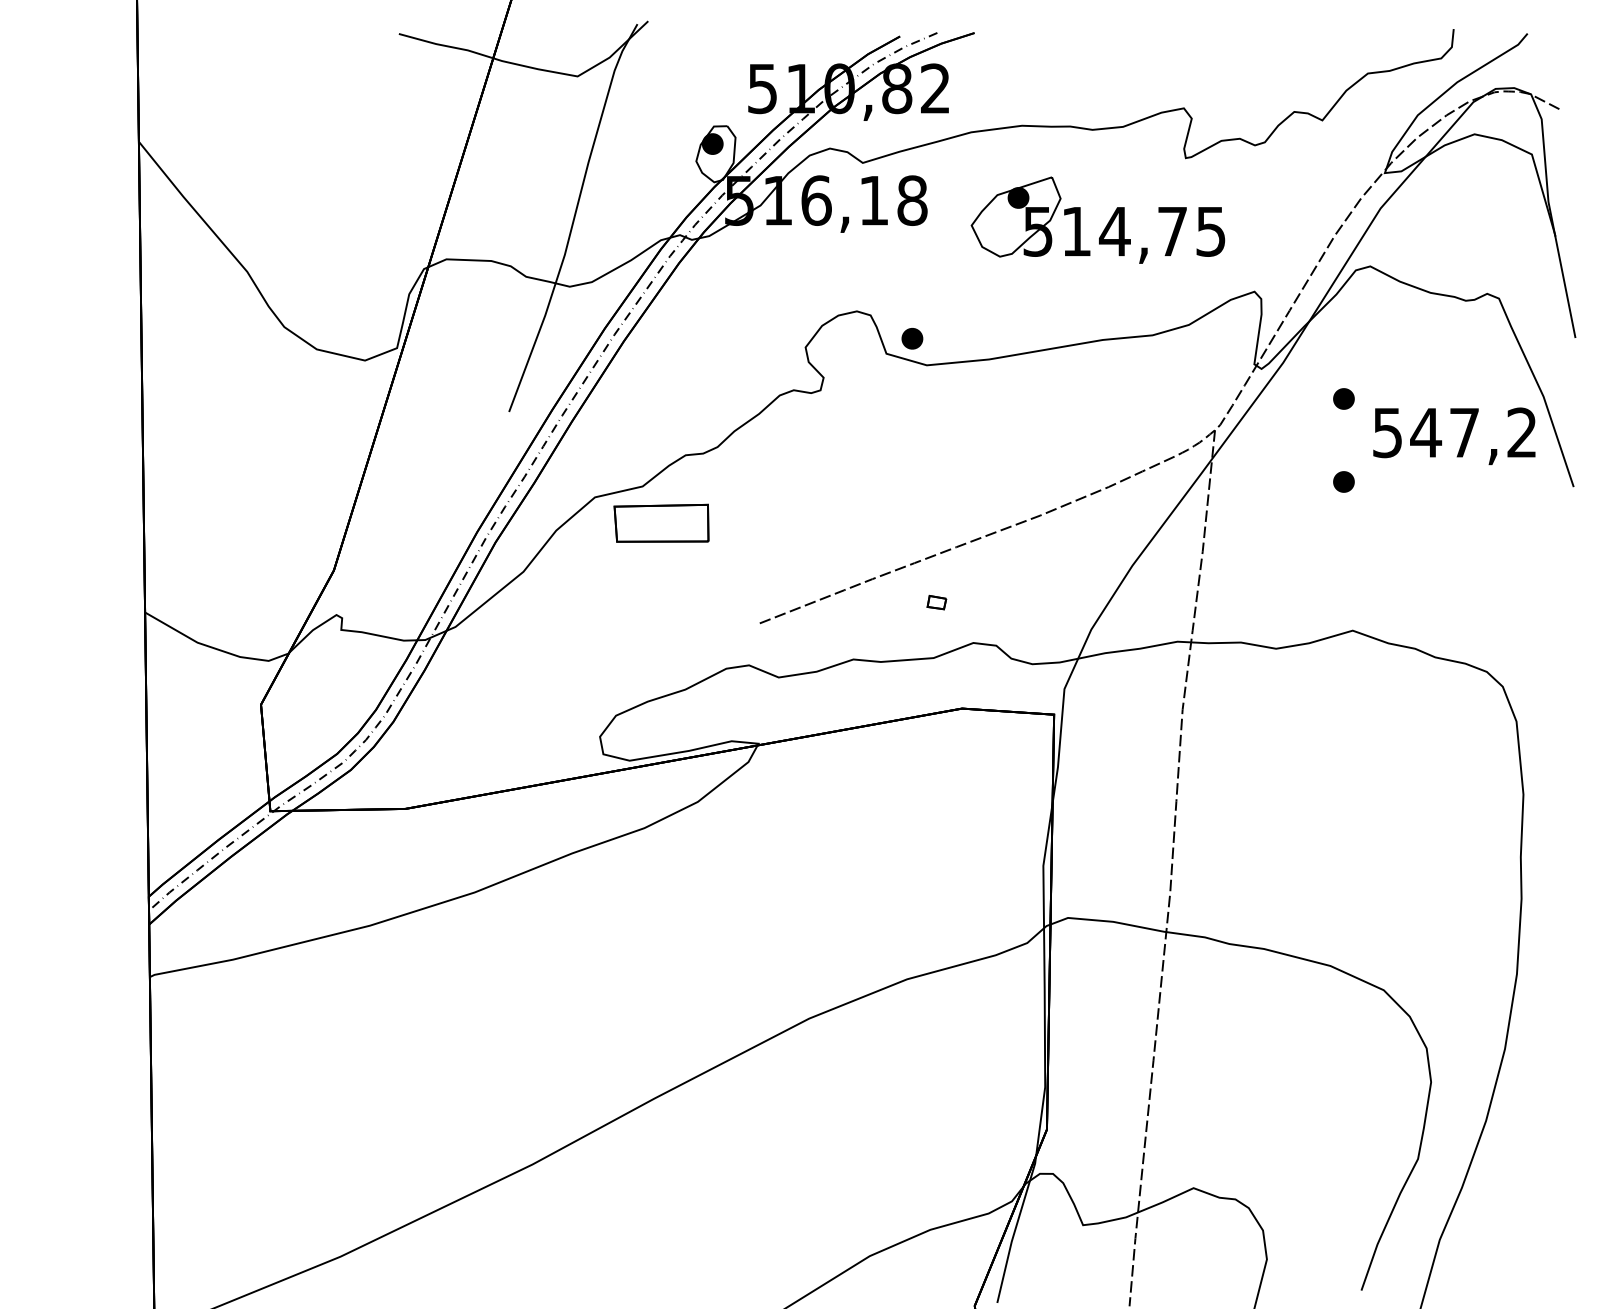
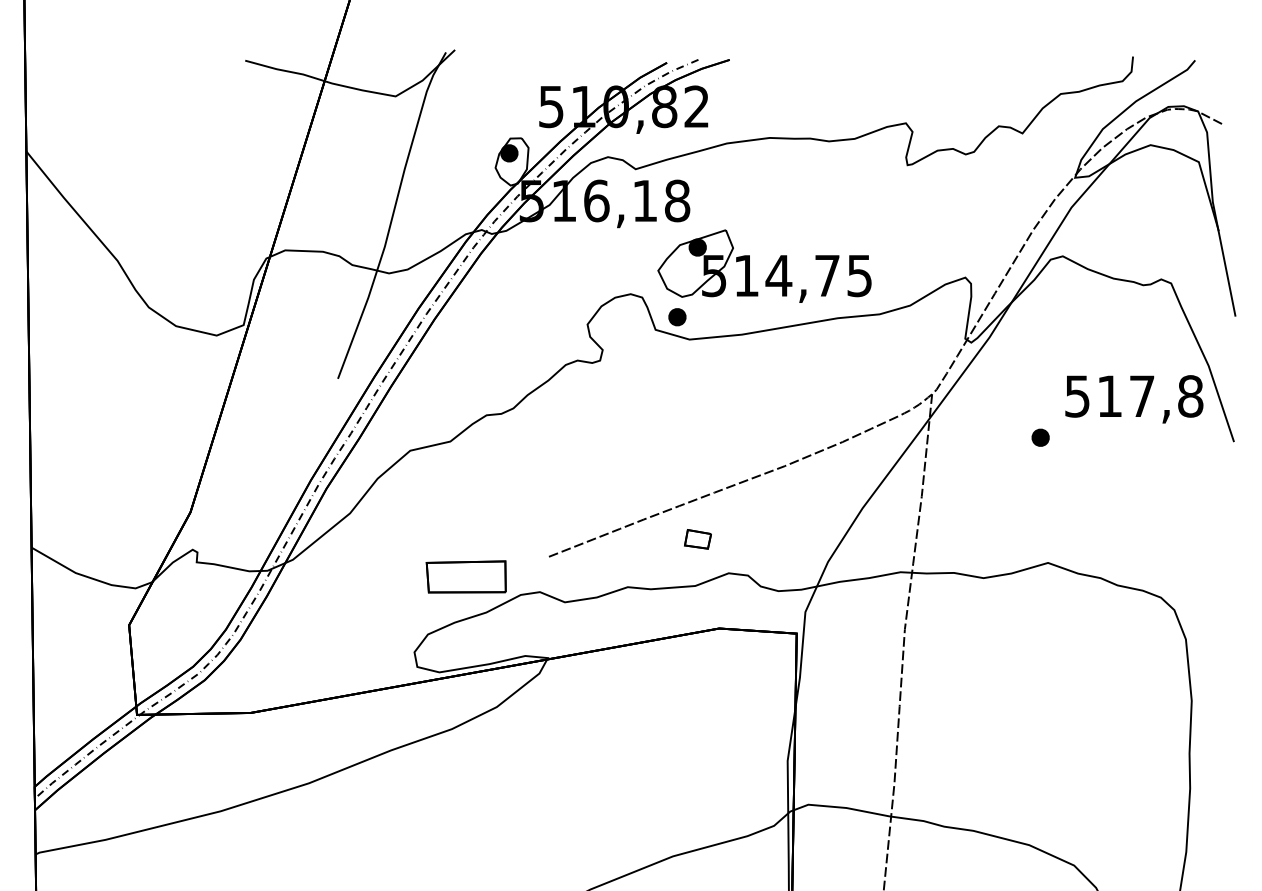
part: (1105, 226) -> (770, 271), moved
part: (1343, 398) -> (1040, 367), removed
text: (1473, 432) -> (1149, 396), 547,2 -> 517,8
part: (661, 522) -> (466, 576), moved
part: (936, 602) -> (697, 539), size x1.67

